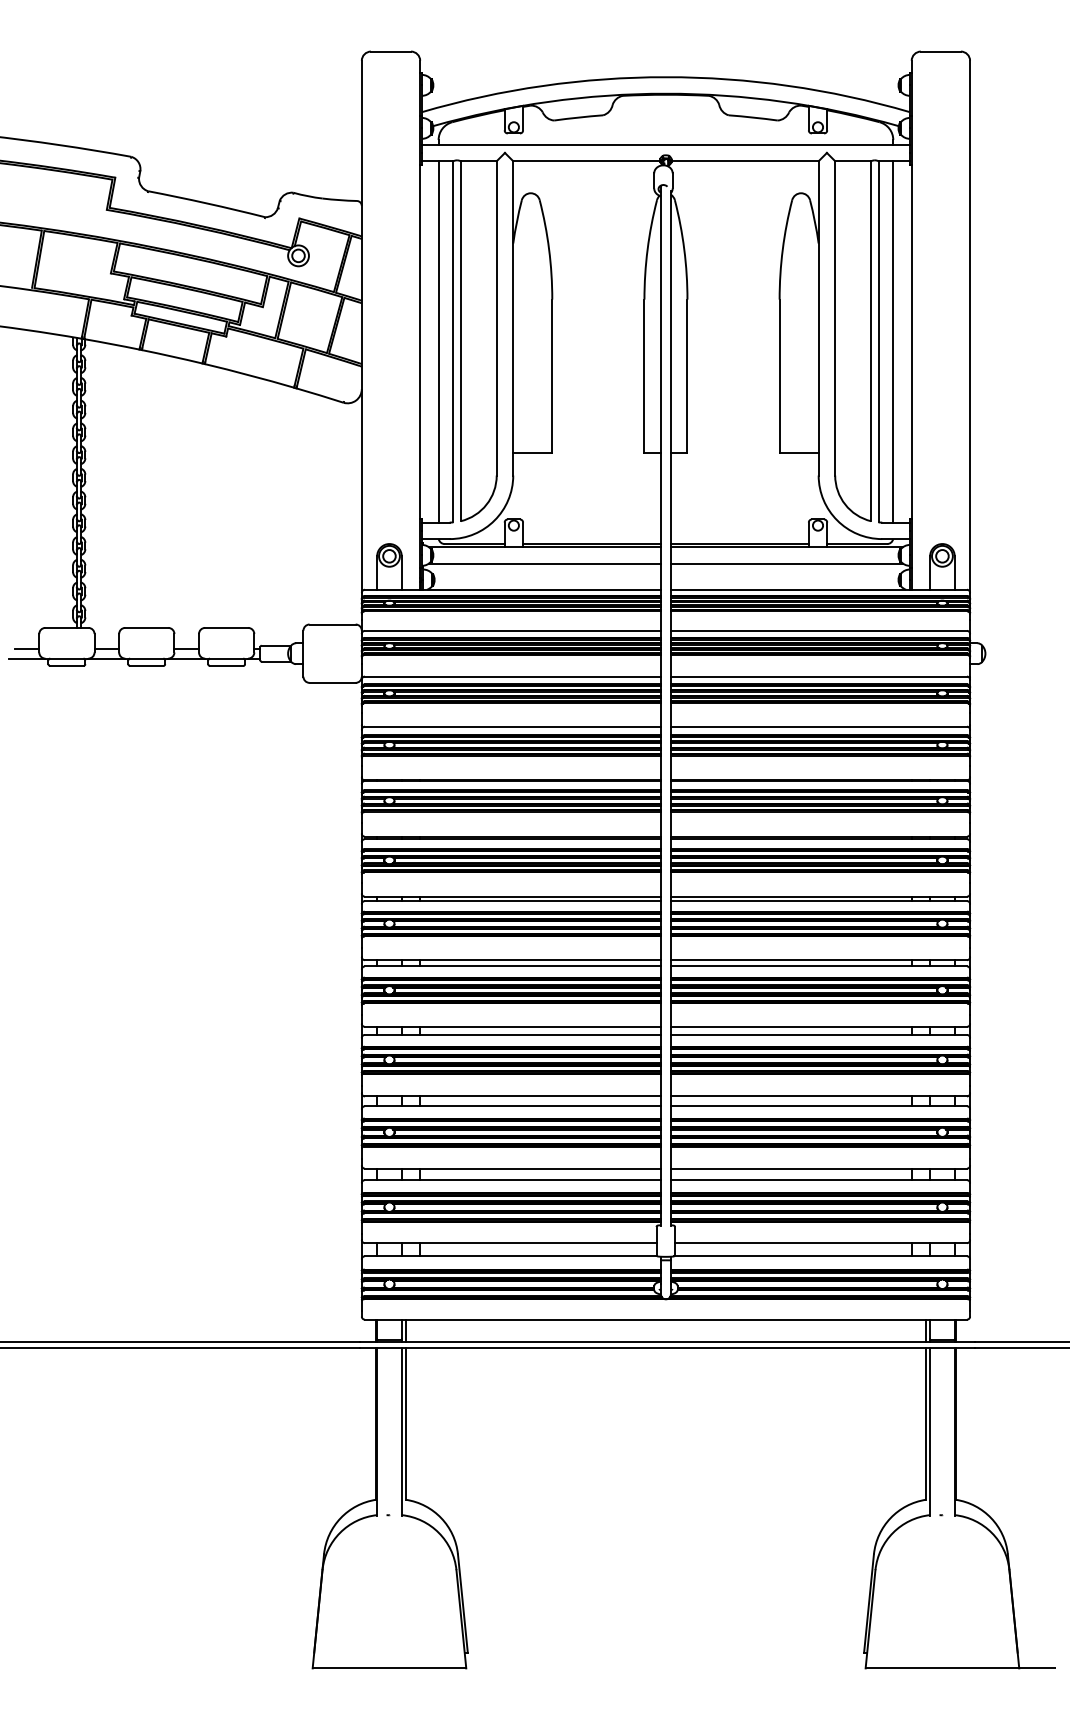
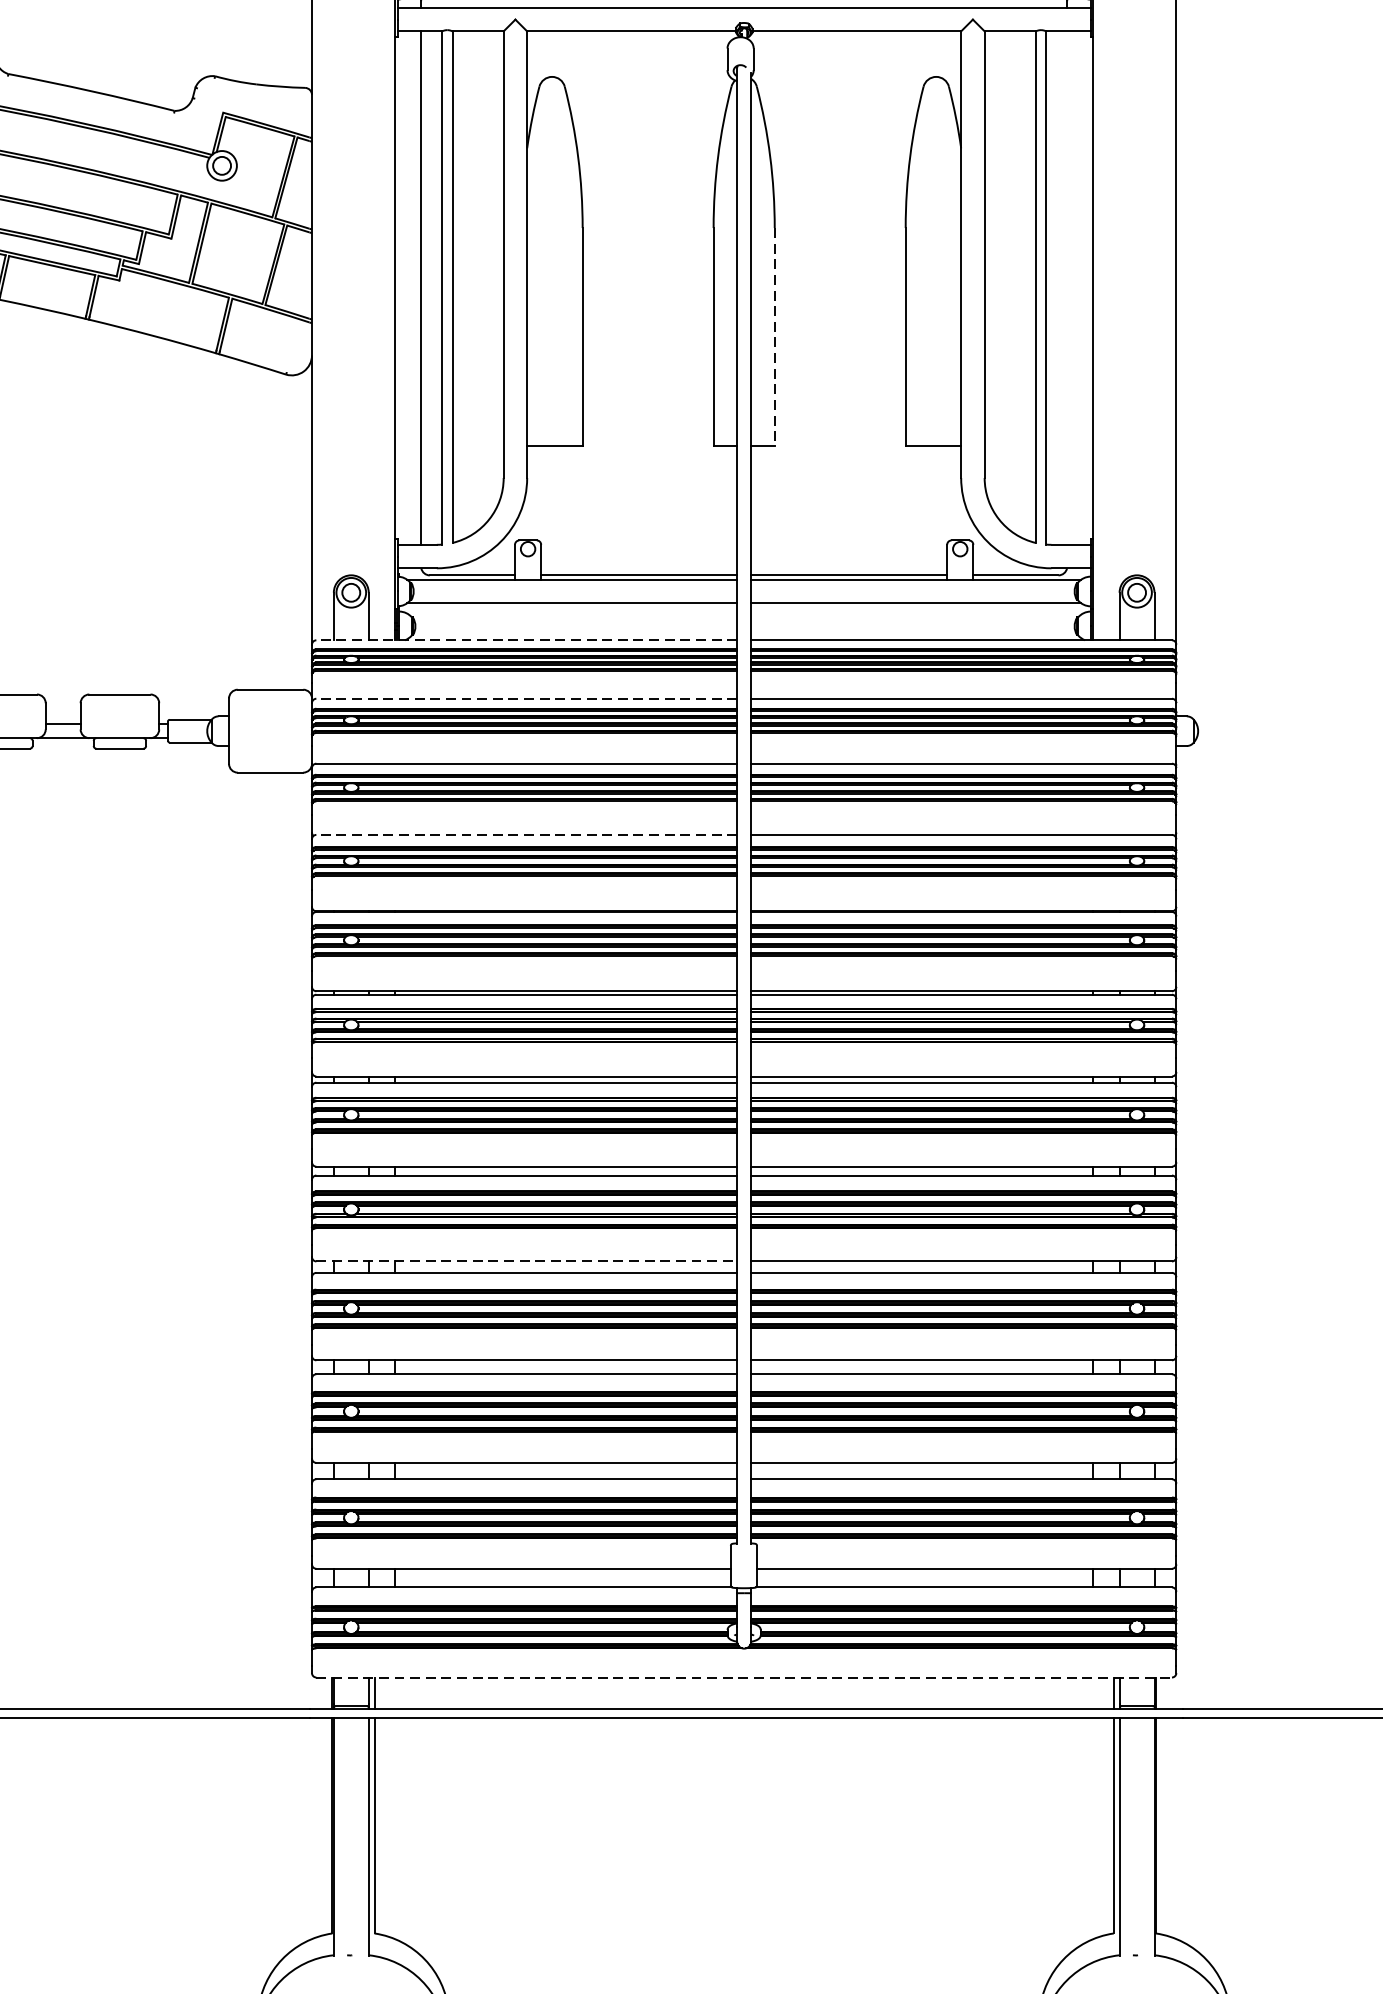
line: (893, 341) -> (1067, 287), removed
line: (687, 376) -> (774, 337), solid -> dashed
line: (512, 589) -> (526, 639), solid -> dashed
line: (512, 630) -> (526, 698), solid -> dashed
line: (512, 726) -> (526, 834), solid -> dashed
line: (513, 1026) -> (527, 1260), solid -> dashed
line: (666, 1319) -> (744, 1677), solid -> dashed

